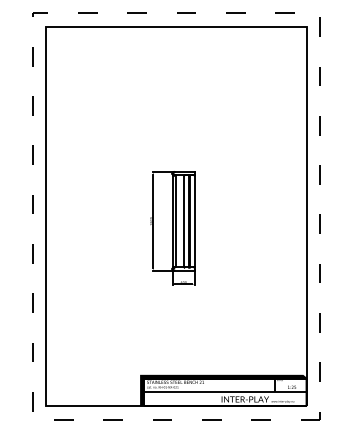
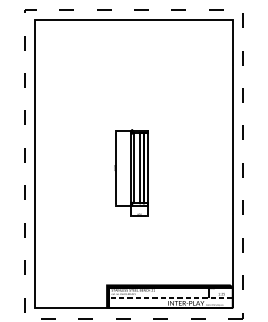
line: (224, 392) -> (170, 298), solid -> dashed

